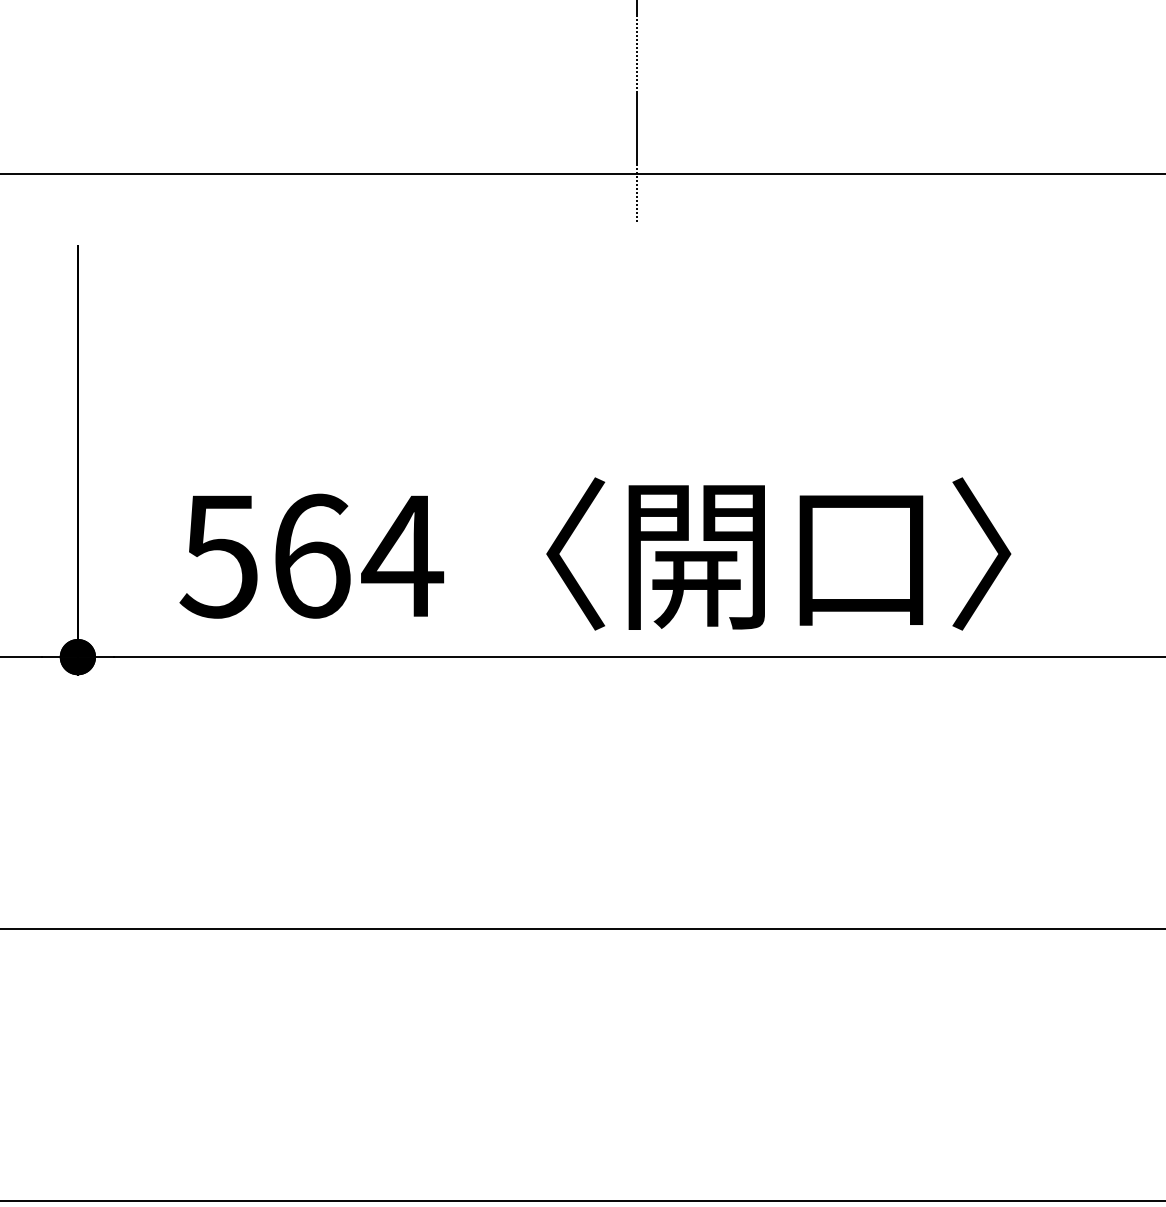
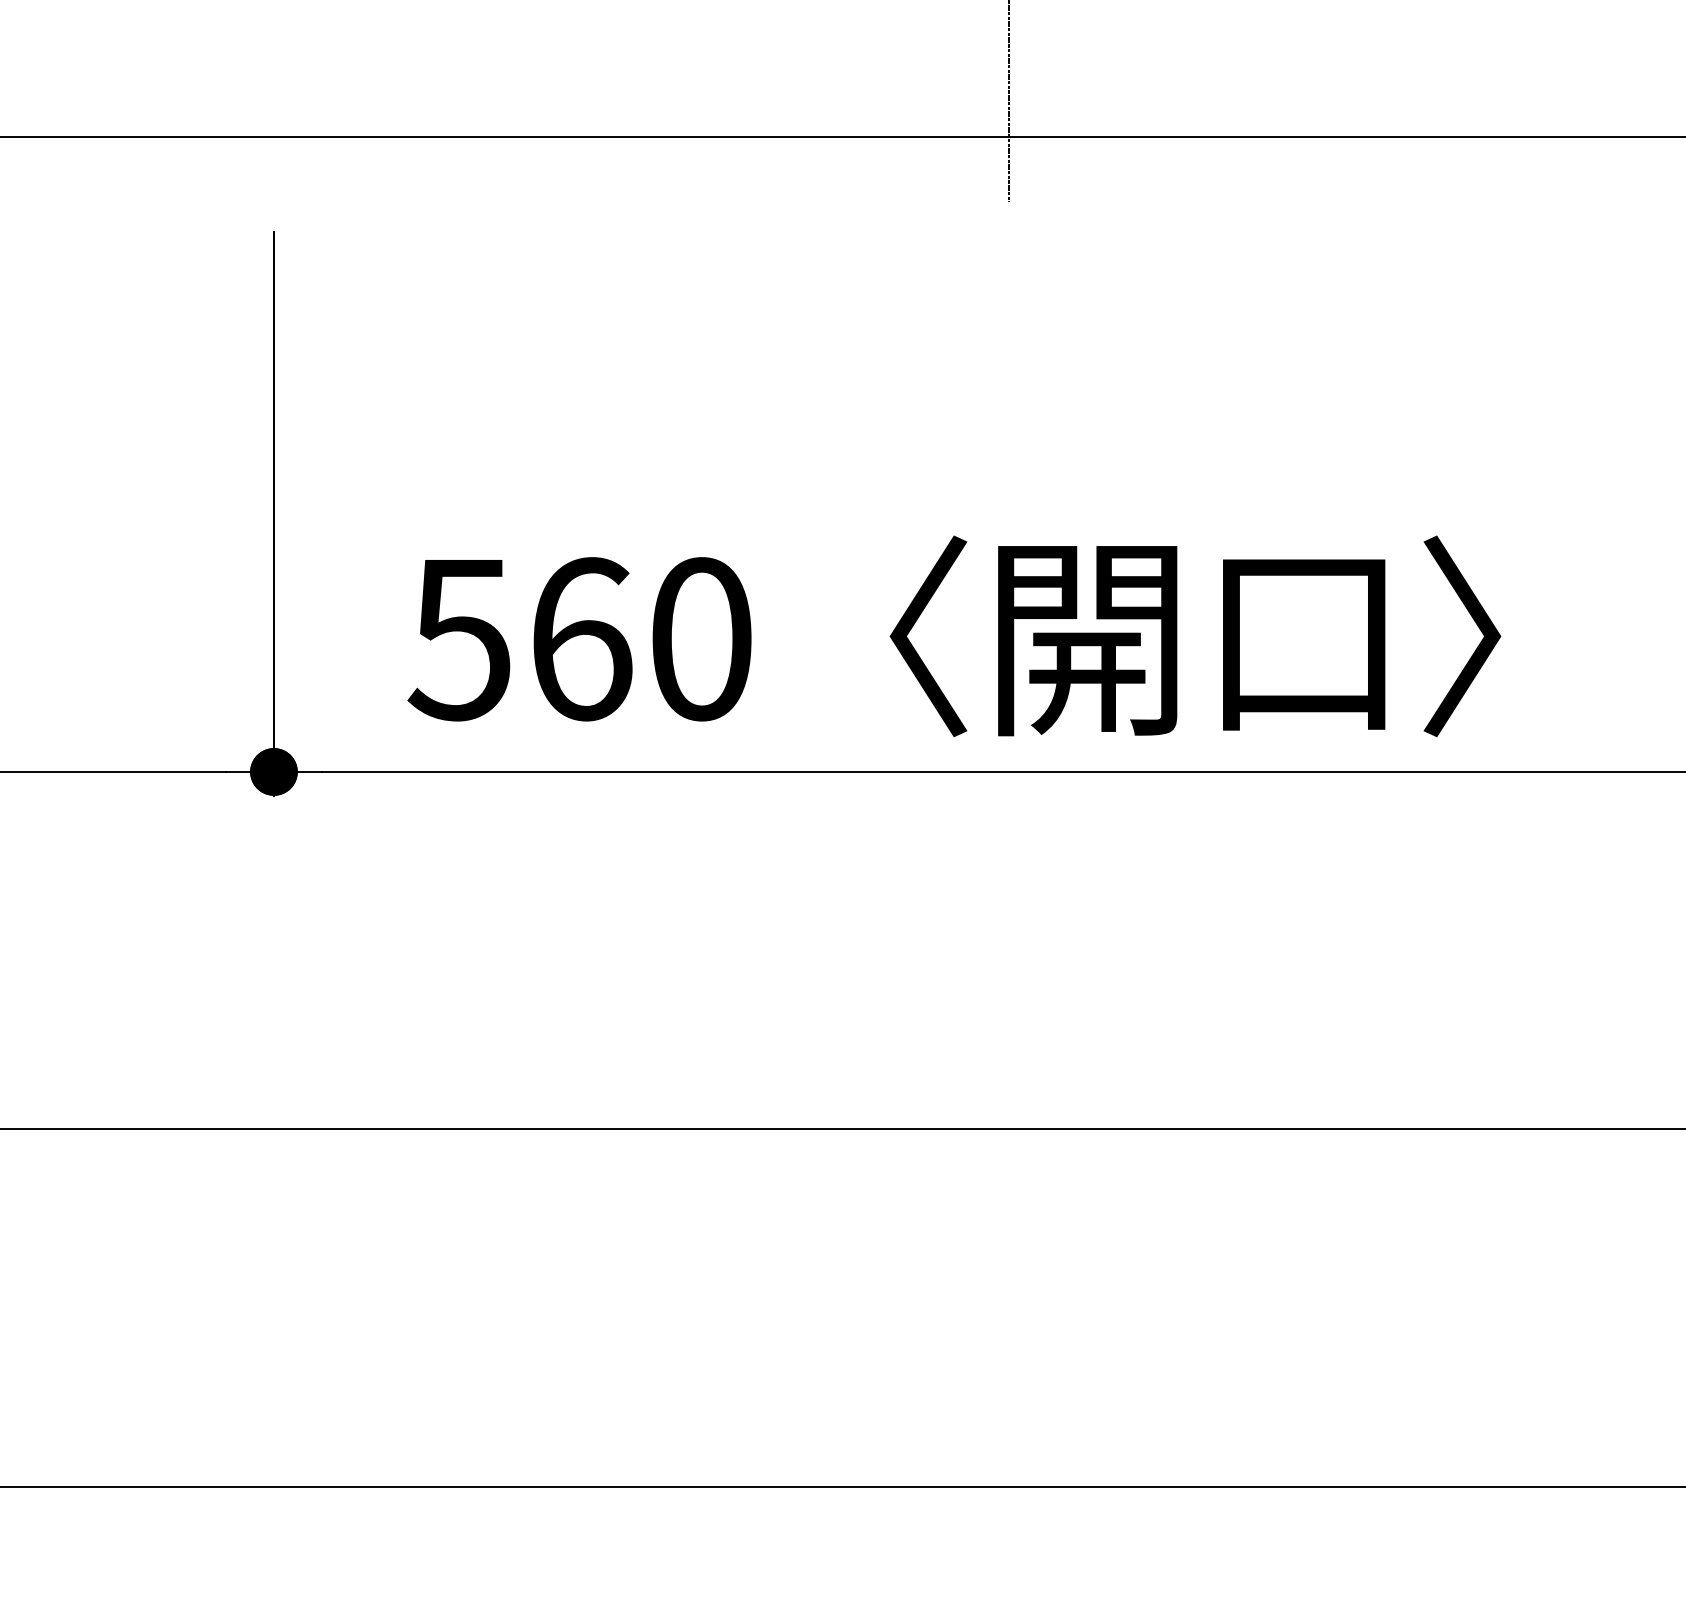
text: (402, 556) -> (700, 639), 564 -> 560

